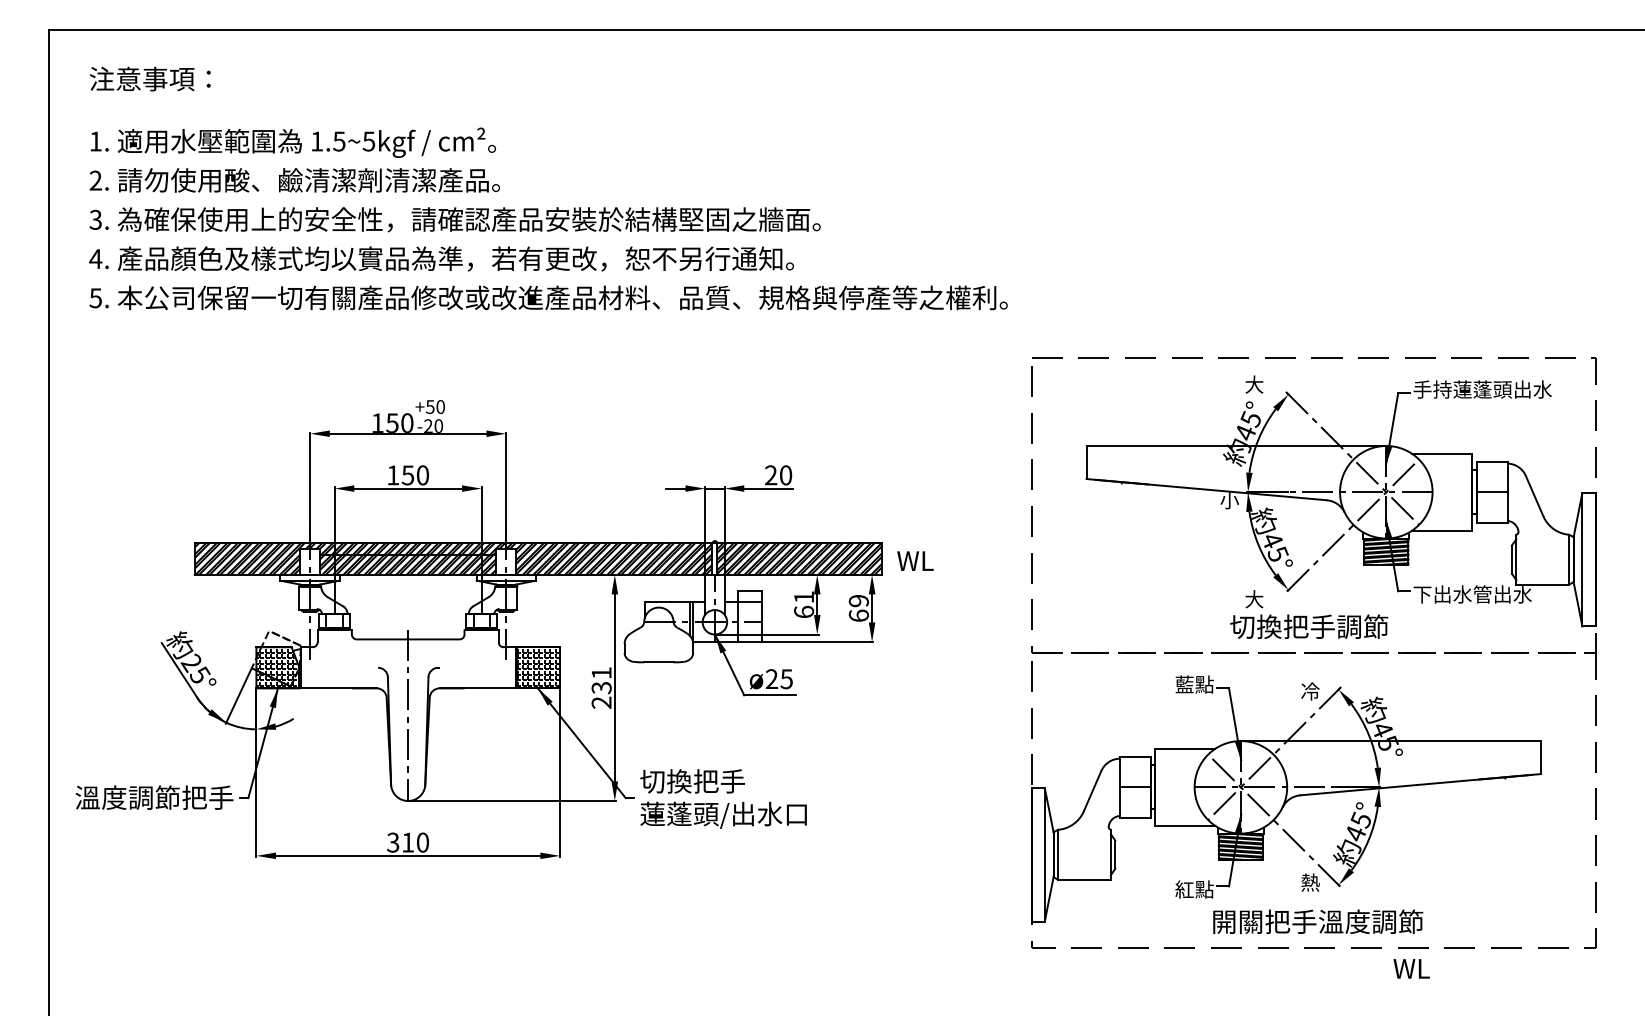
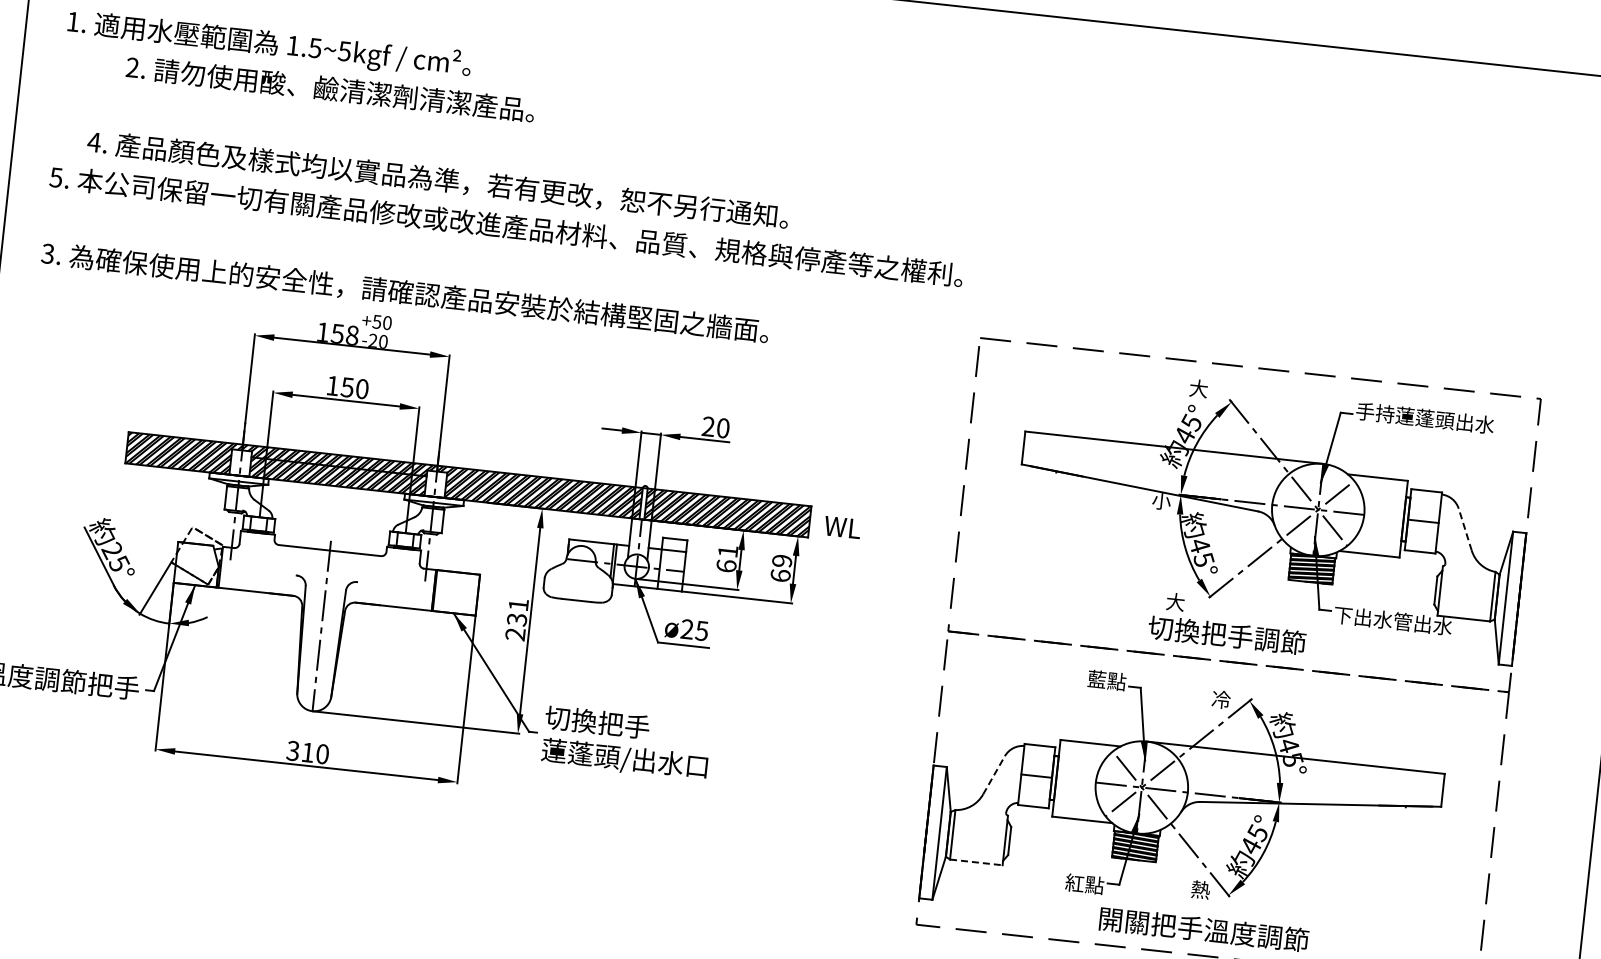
text: (294, 180) -> (330, 88), moved
text: (454, 219) -> (404, 292), moved
text: (441, 258) -> (438, 179), moved
text: (407, 423) -> (352, 335), 150 -> 158
line: (1534, 496) -> (1465, 530), solid -> dashed
hatch: (277, 667) -> (197, 564), removed
hatch: (538, 667) -> (456, 592), removed
line: (1092, 791) -> (993, 775), solid -> dashed
line: (1084, 879) -> (976, 862), solid -> dashed

